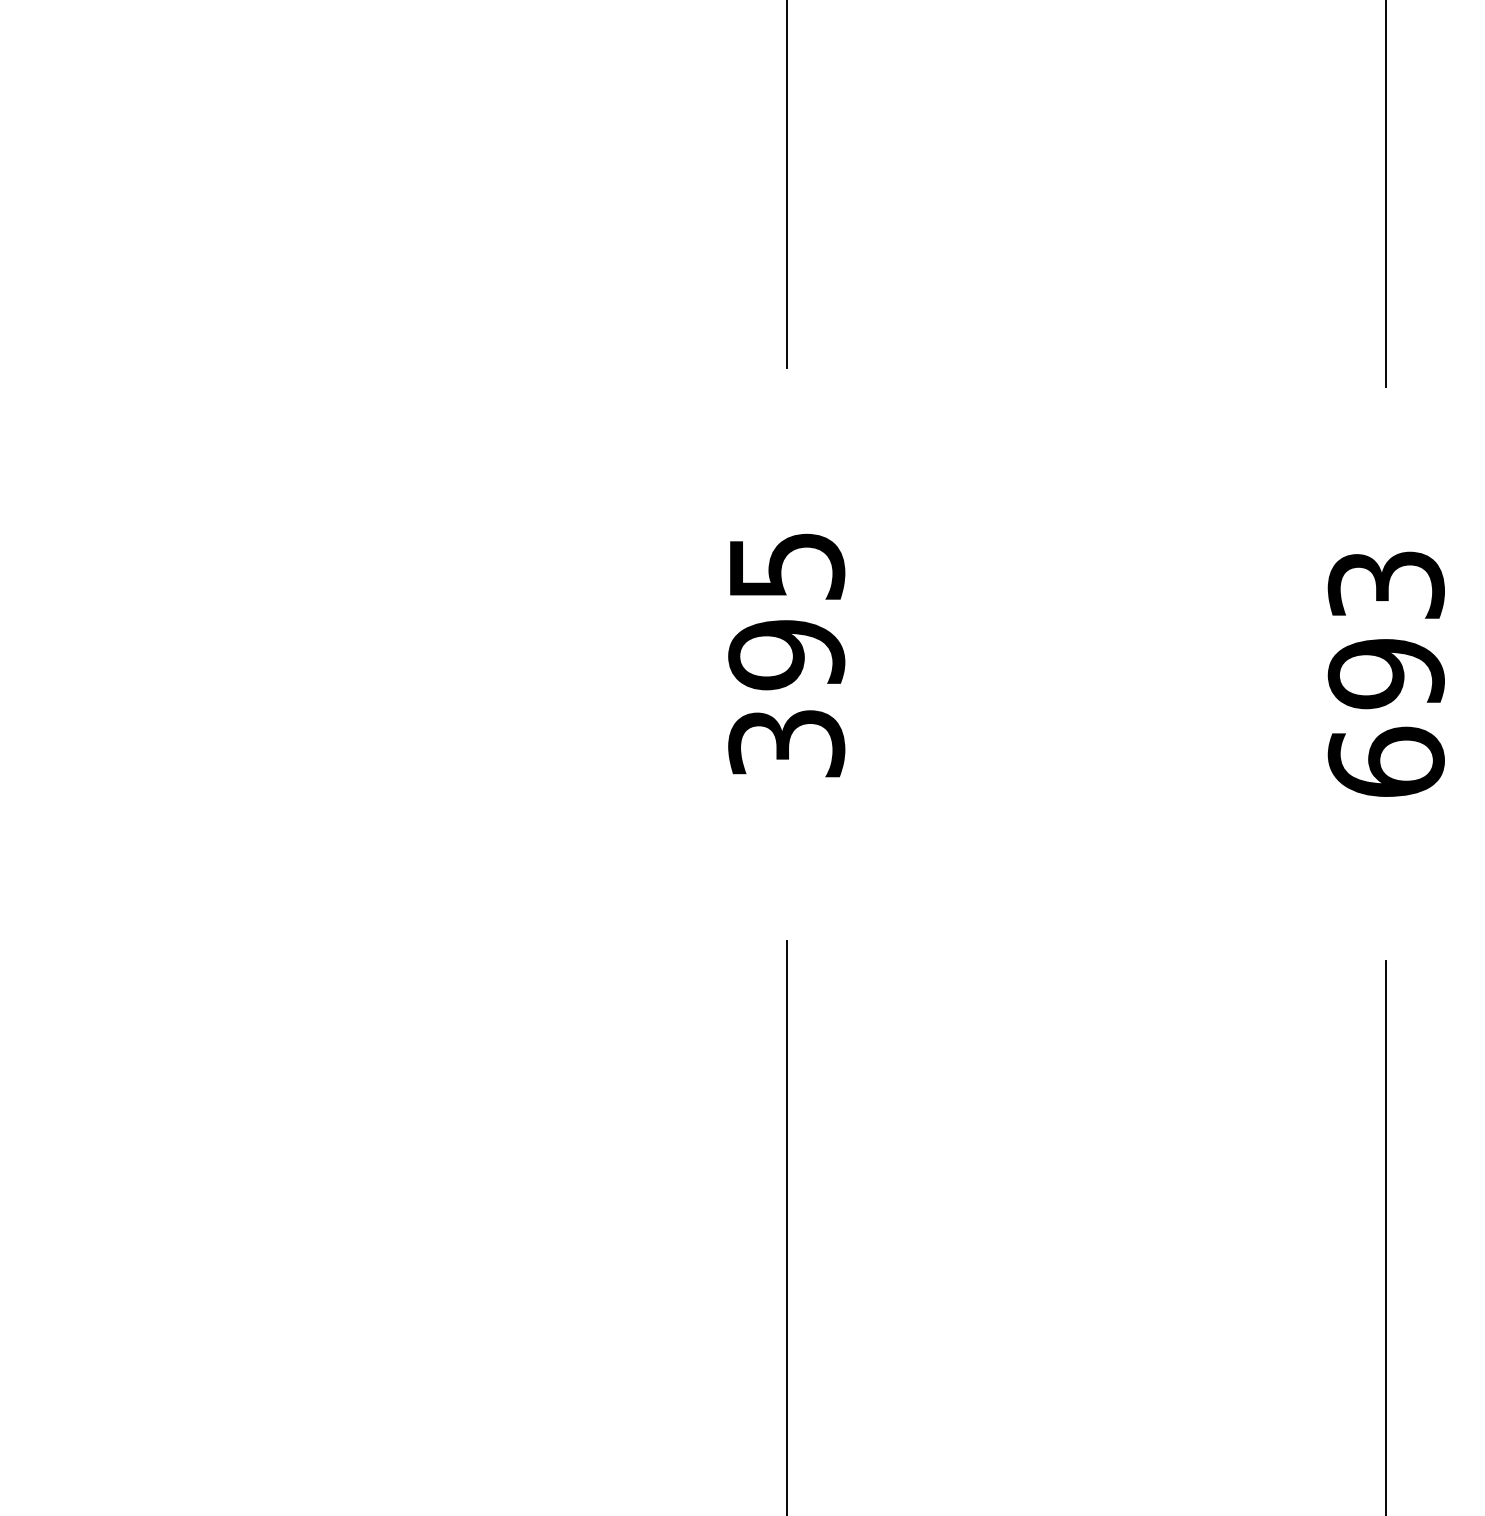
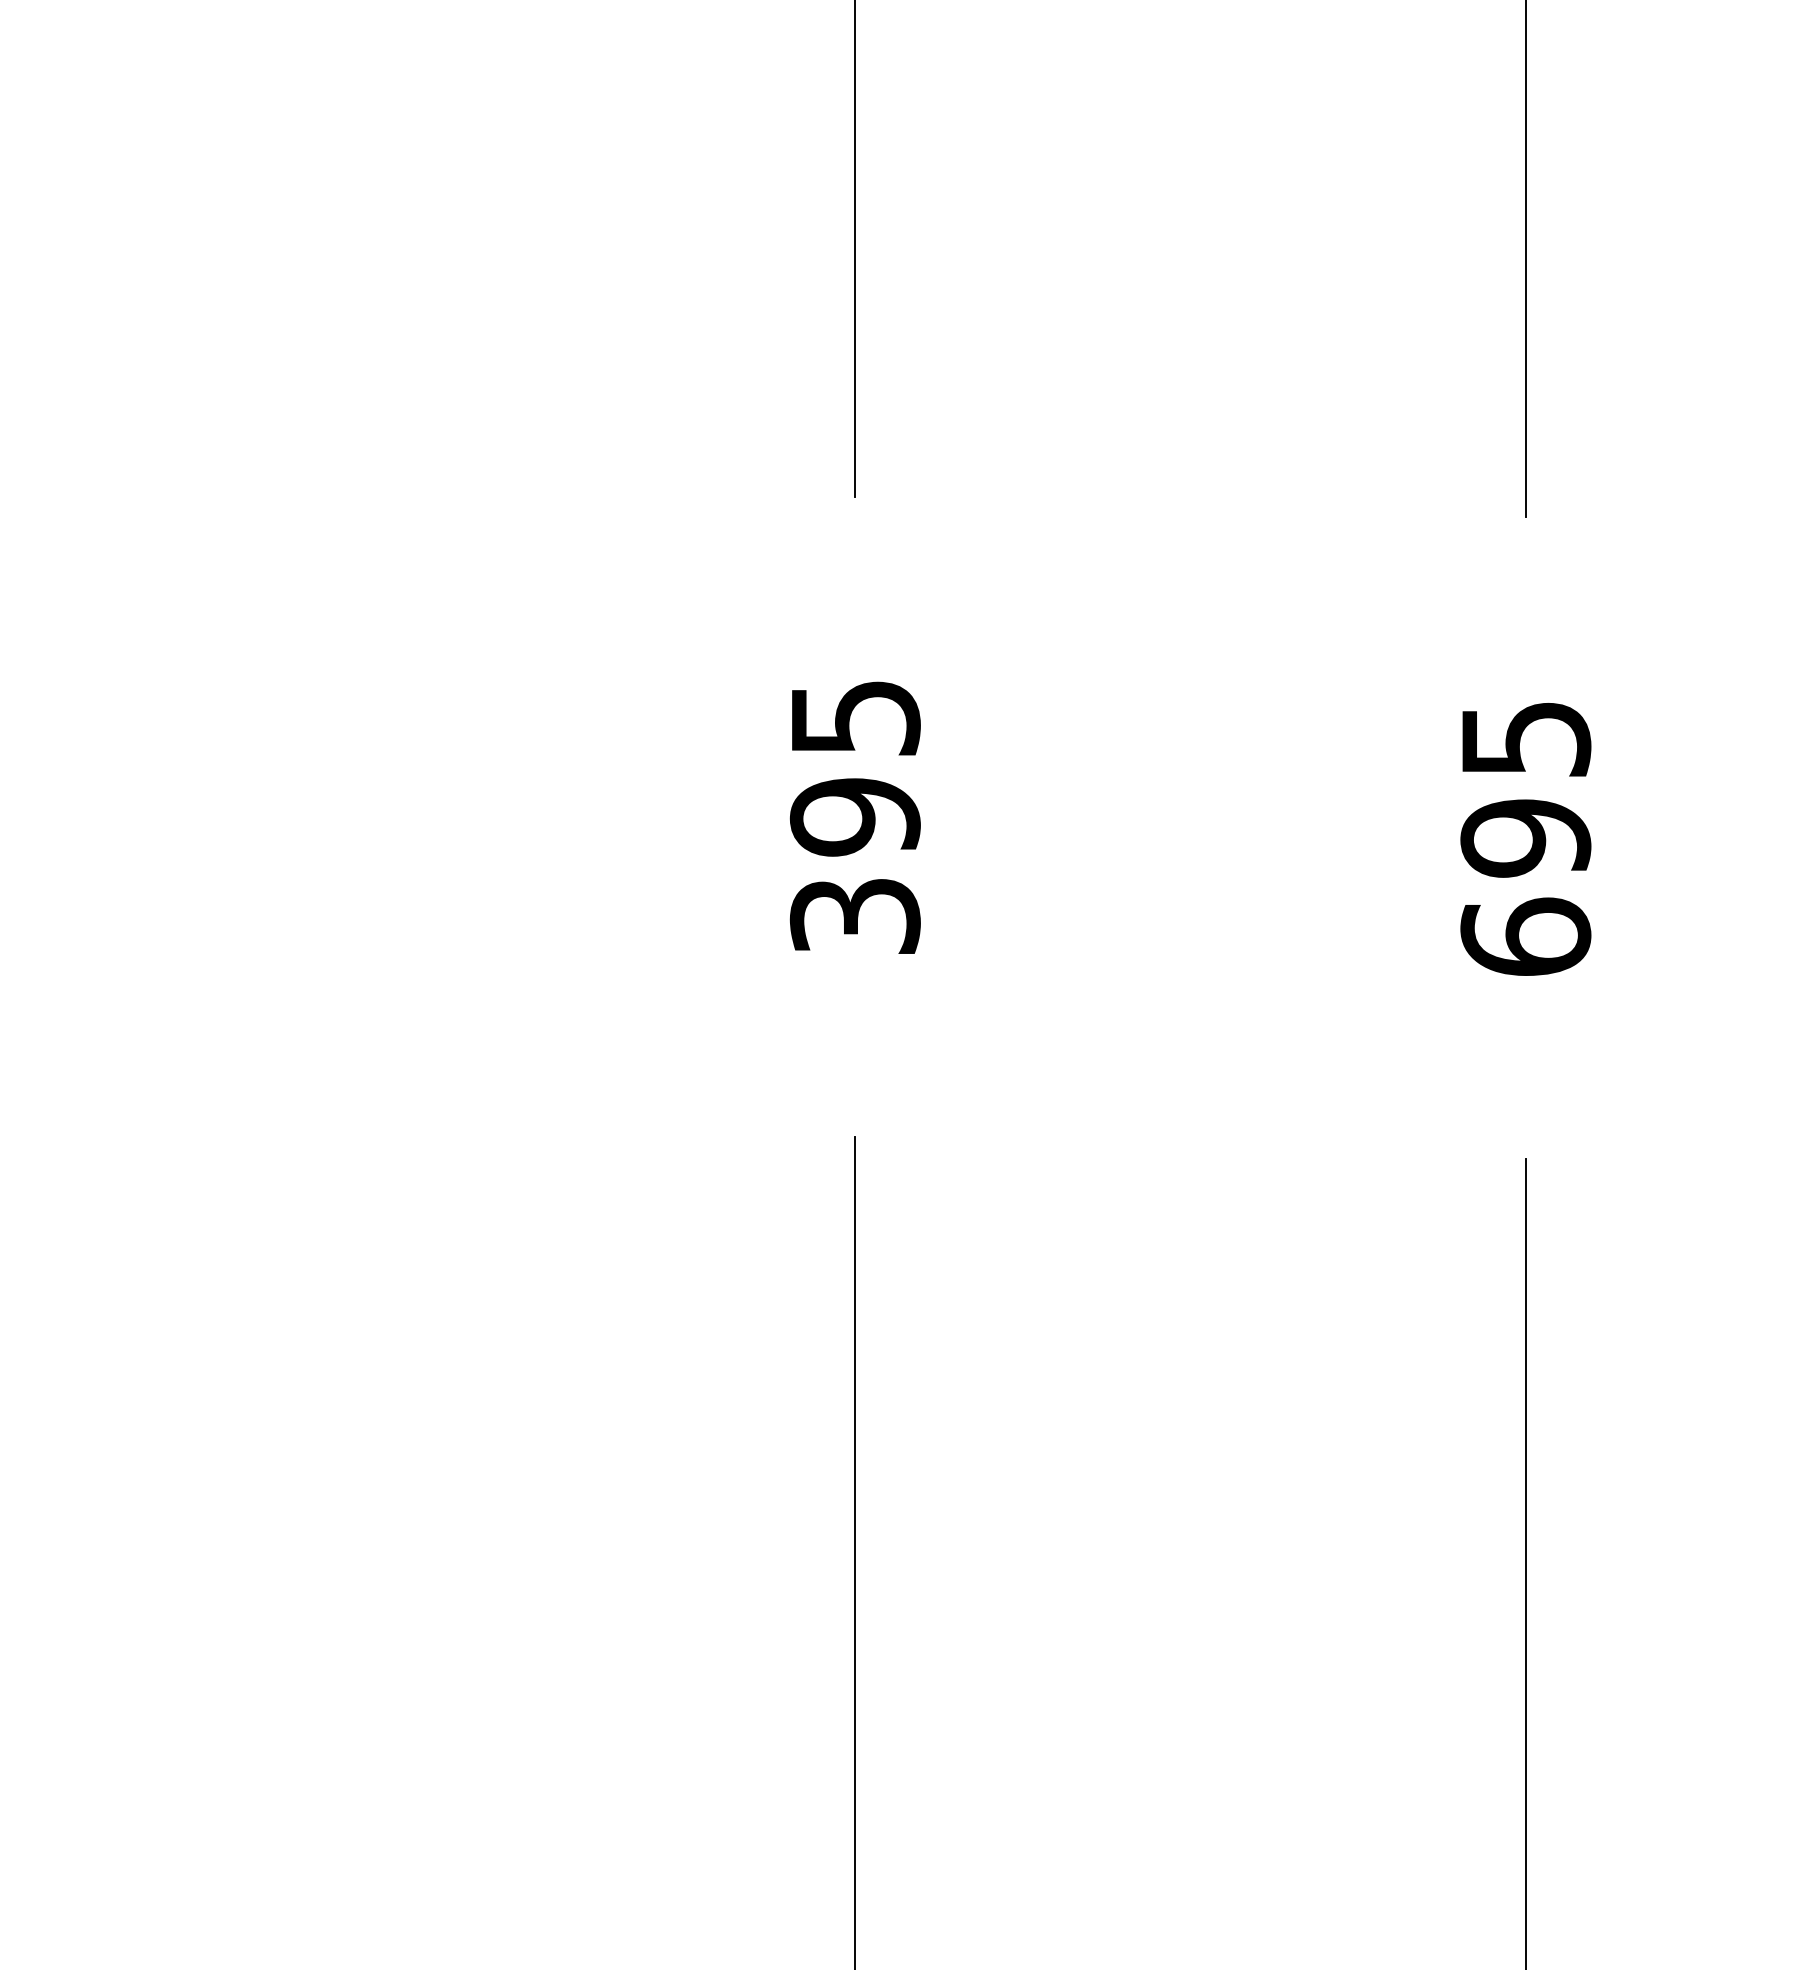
text: (1386, 584) -> (1525, 738), 693 -> 695

